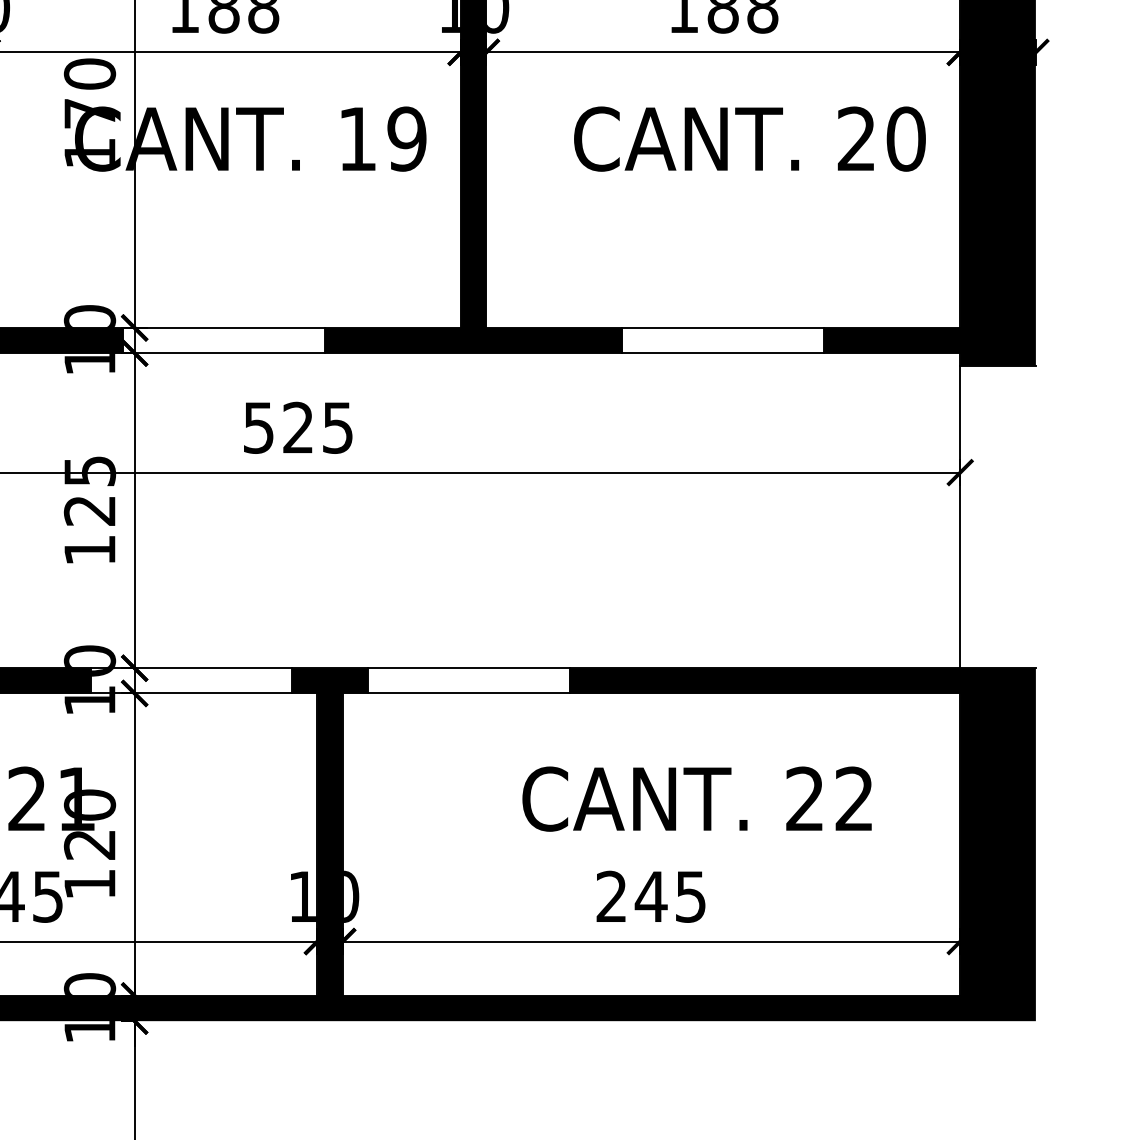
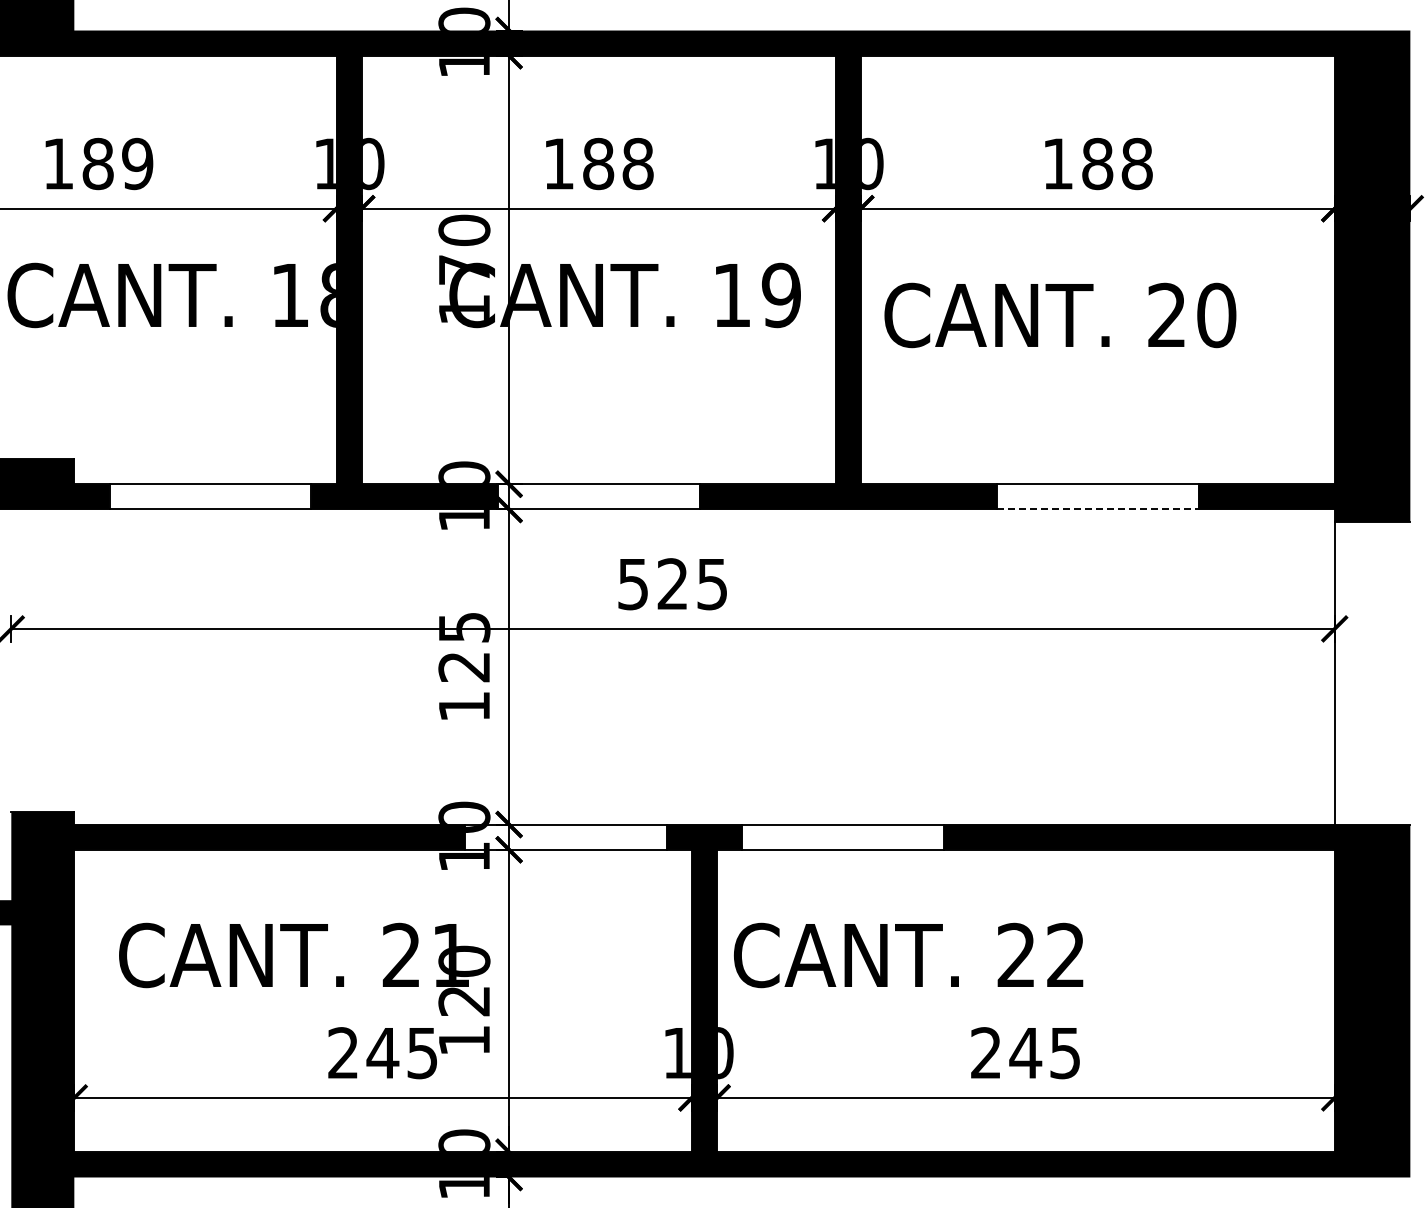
text: (750, 139) -> (1060, 315), moved
line: (723, 353) -> (1097, 509), solid -> dashed
text: (697, 799) -> (908, 955), moved

